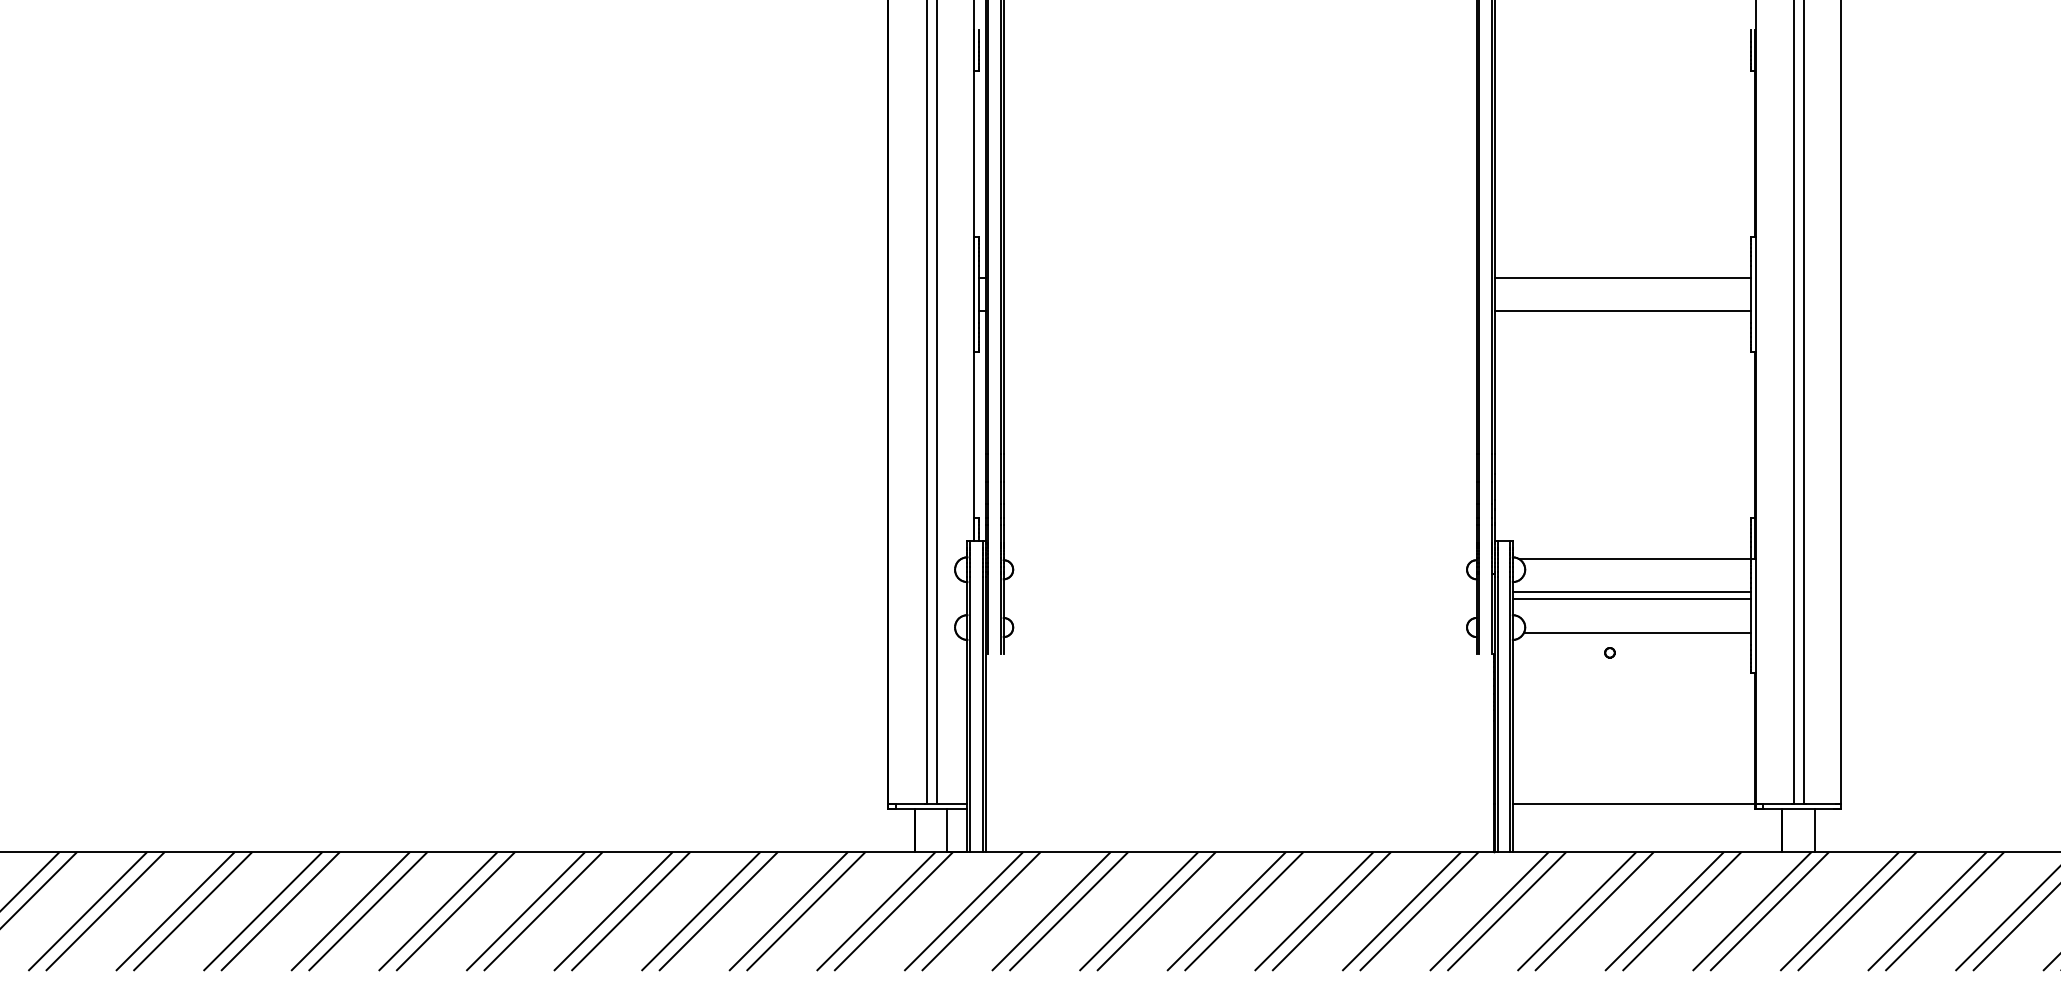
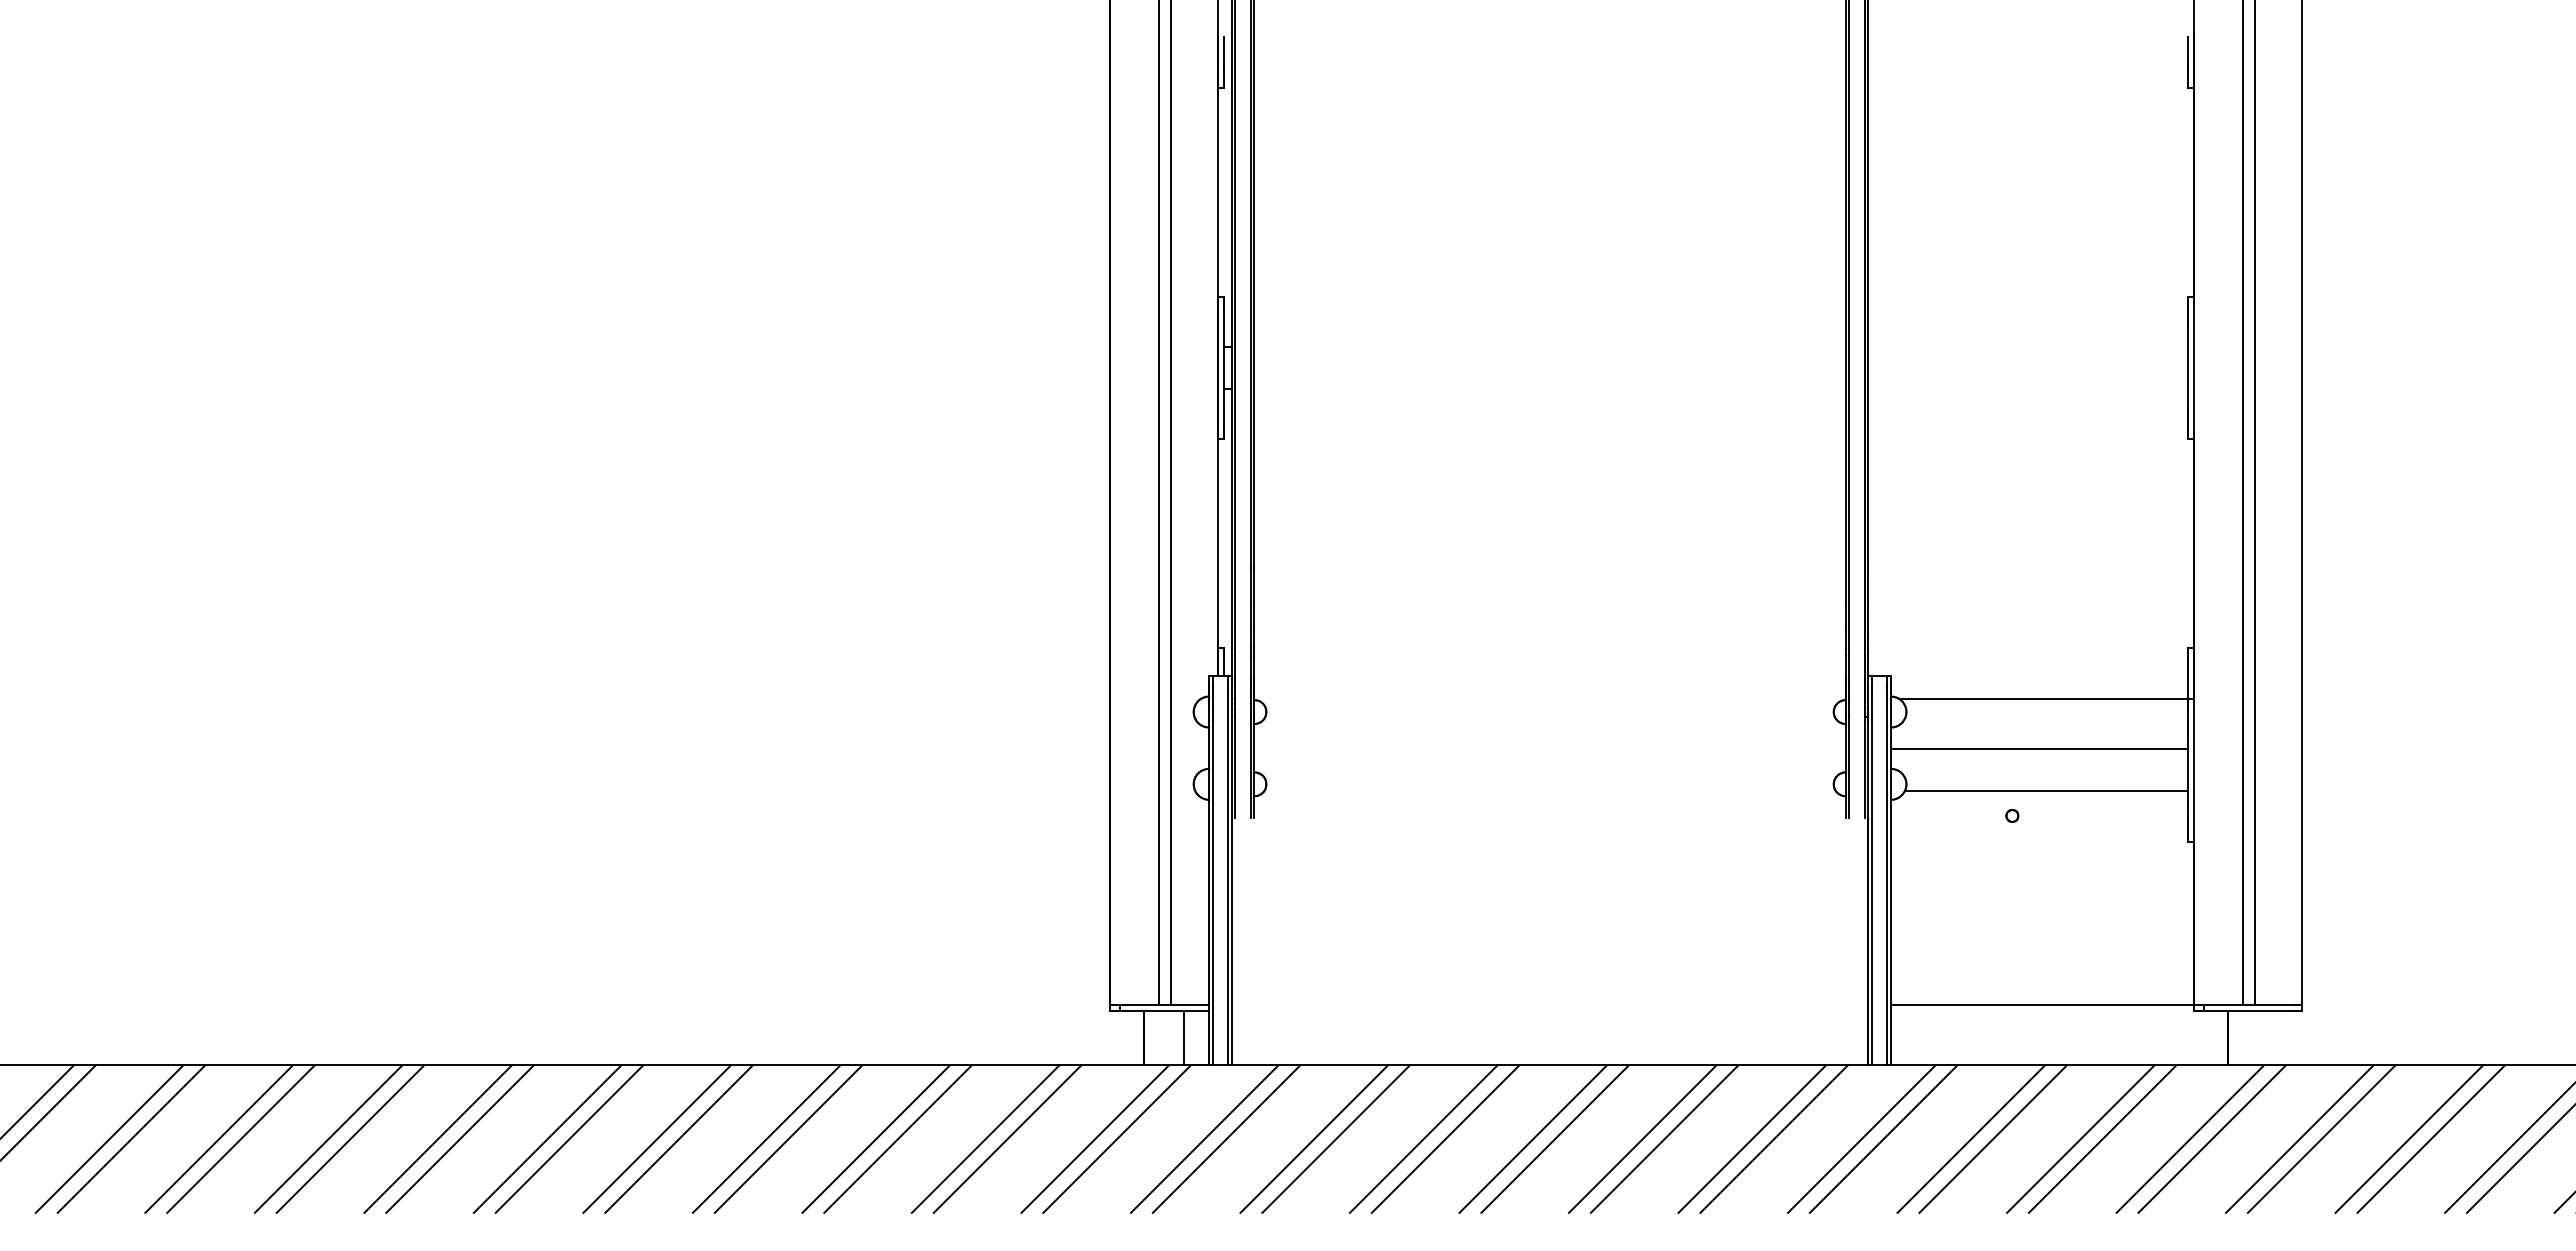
line: (1622, 278) -> (2028, 347), removed
line: (1622, 310) -> (2028, 388), removed
line: (1631, 592) -> (2039, 740), removed
line: (1814, 830) -> (2268, 1037), removed

